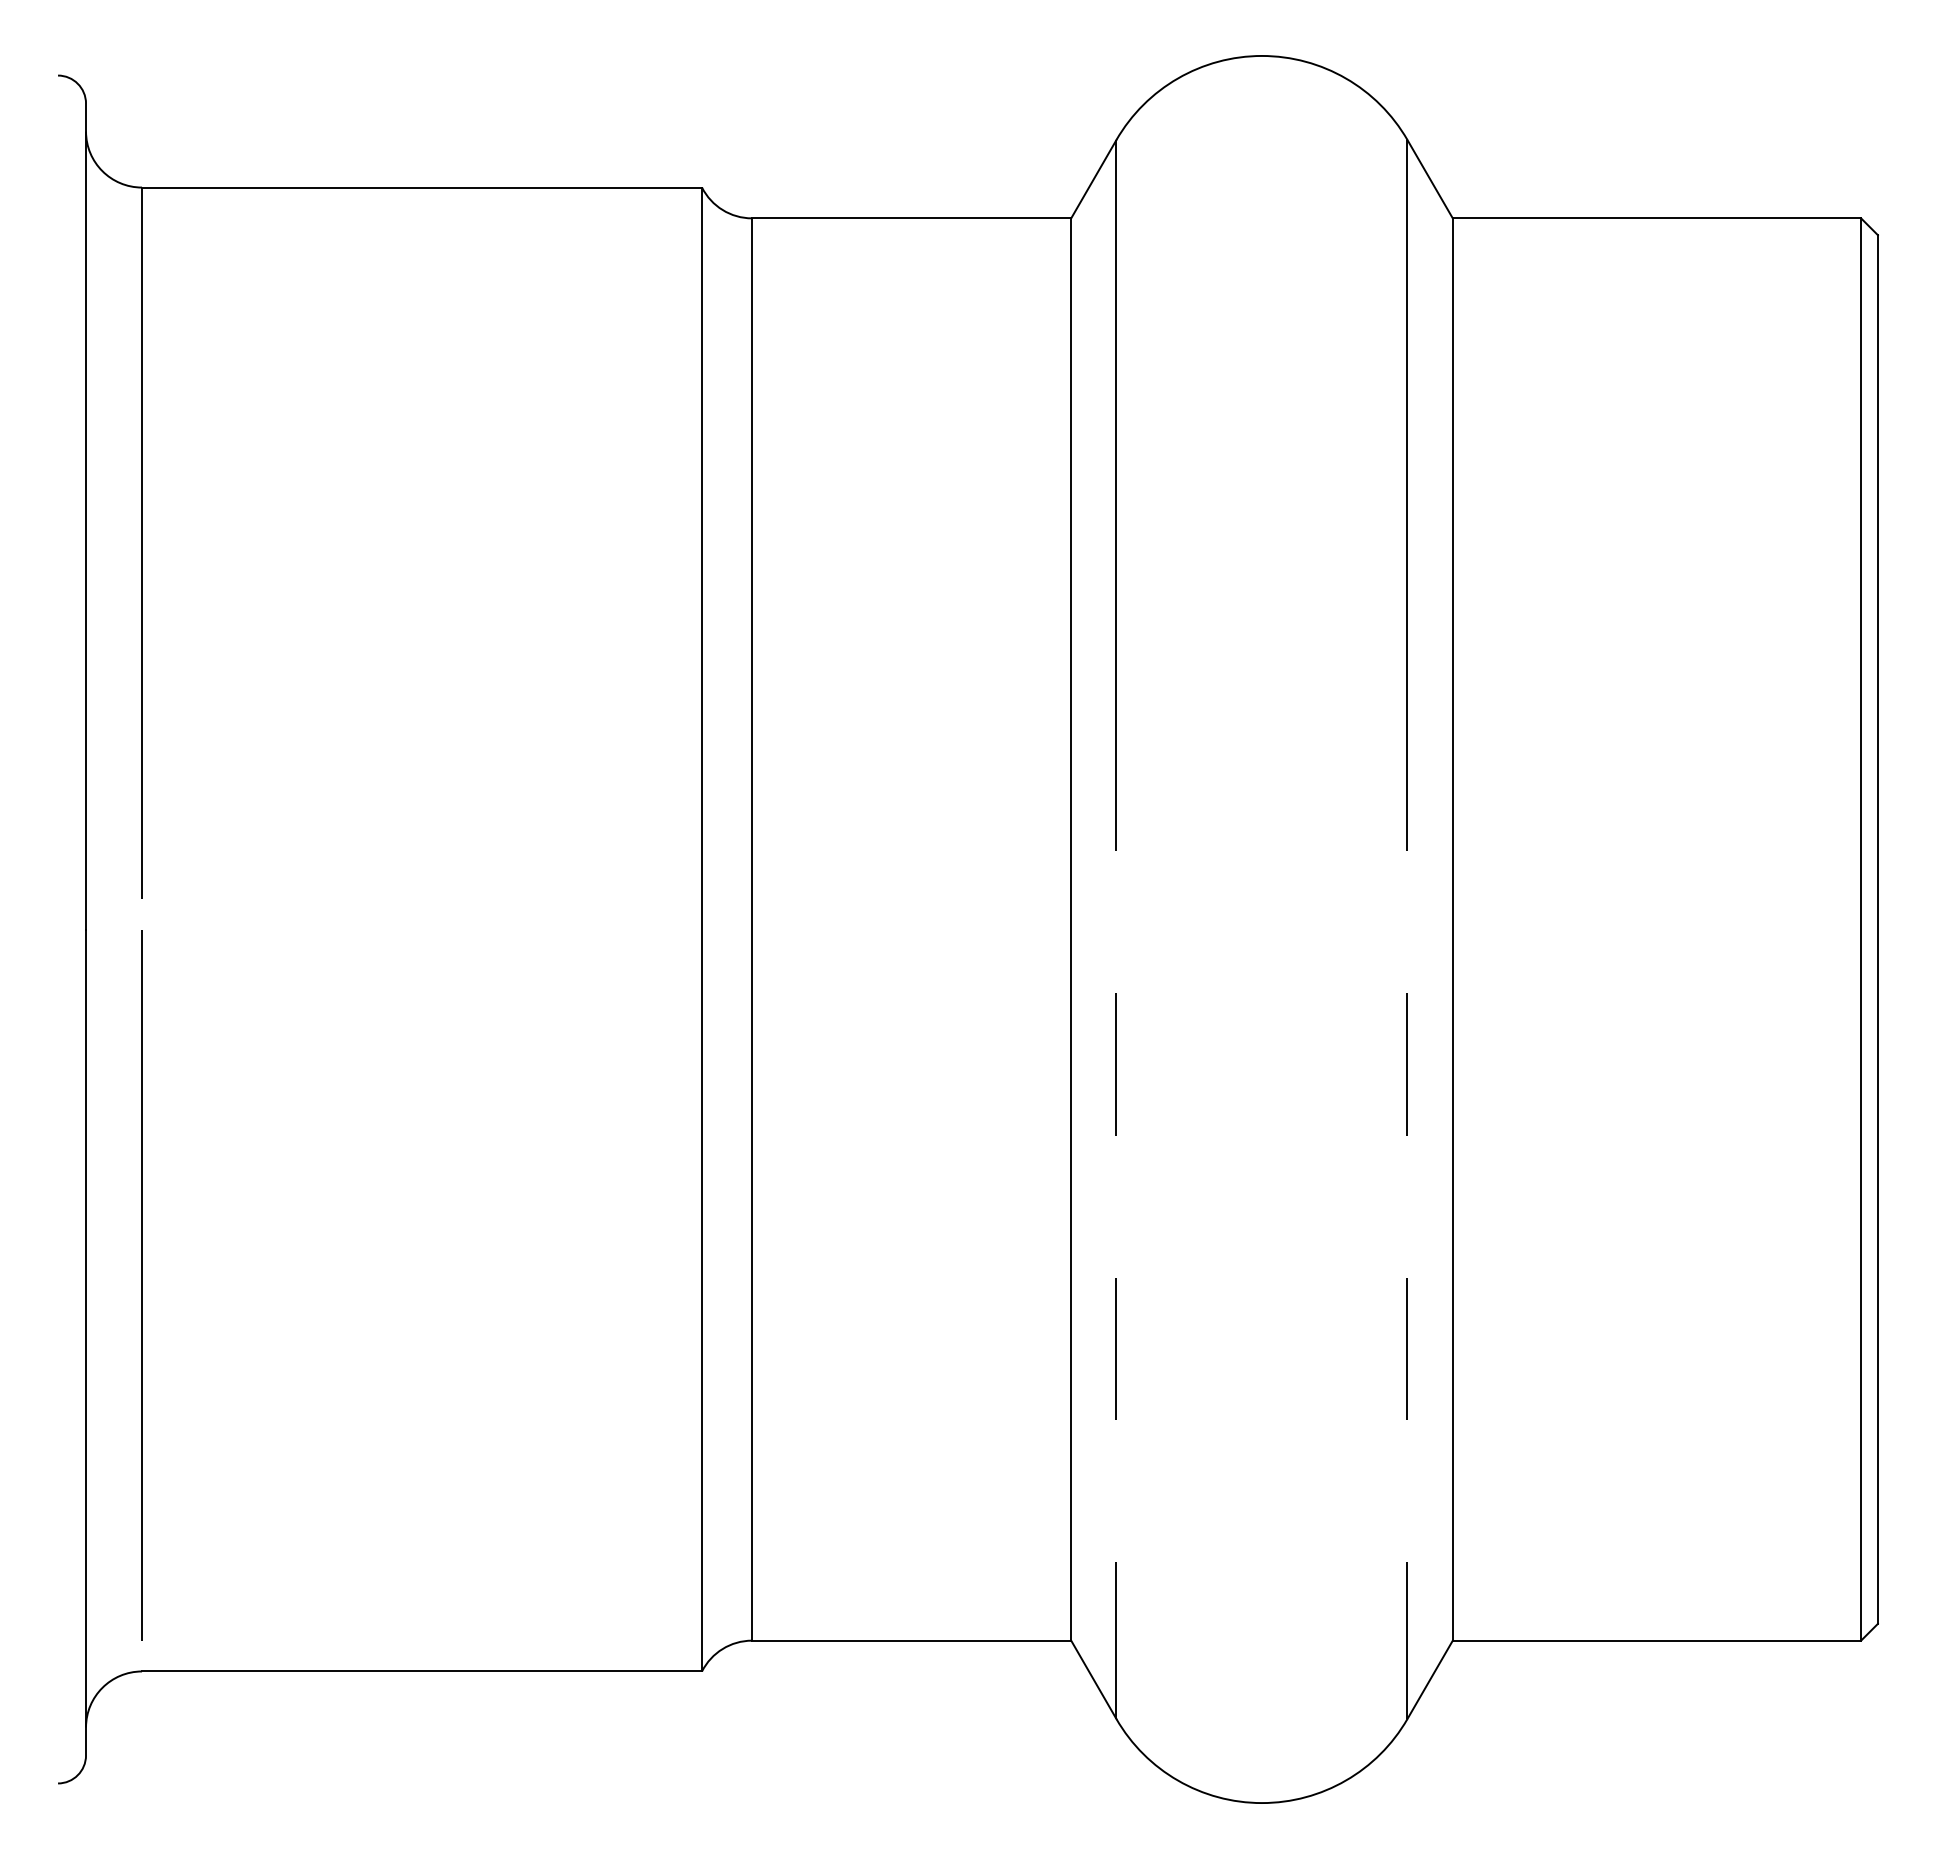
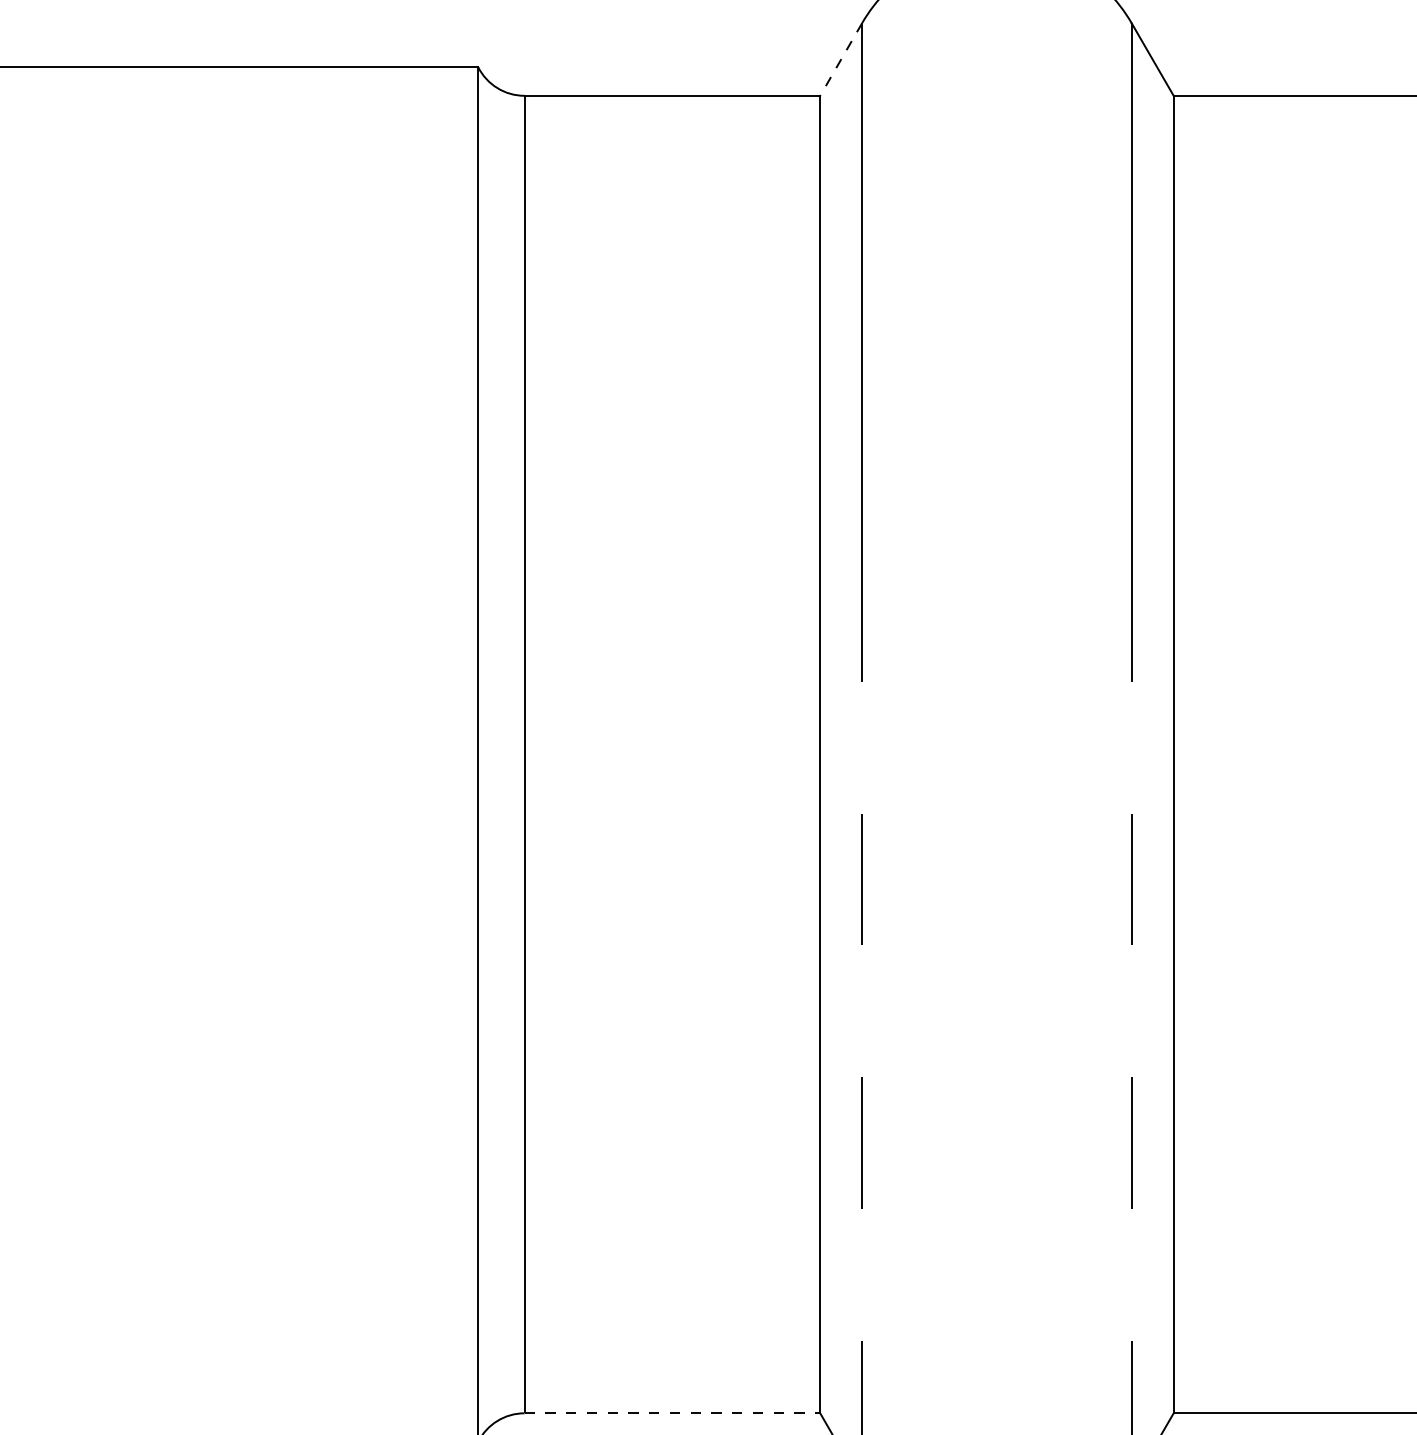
line: (1093, 179) -> (840, 59), solid -> dashed
line: (911, 1640) -> (672, 1413), solid -> dashed

